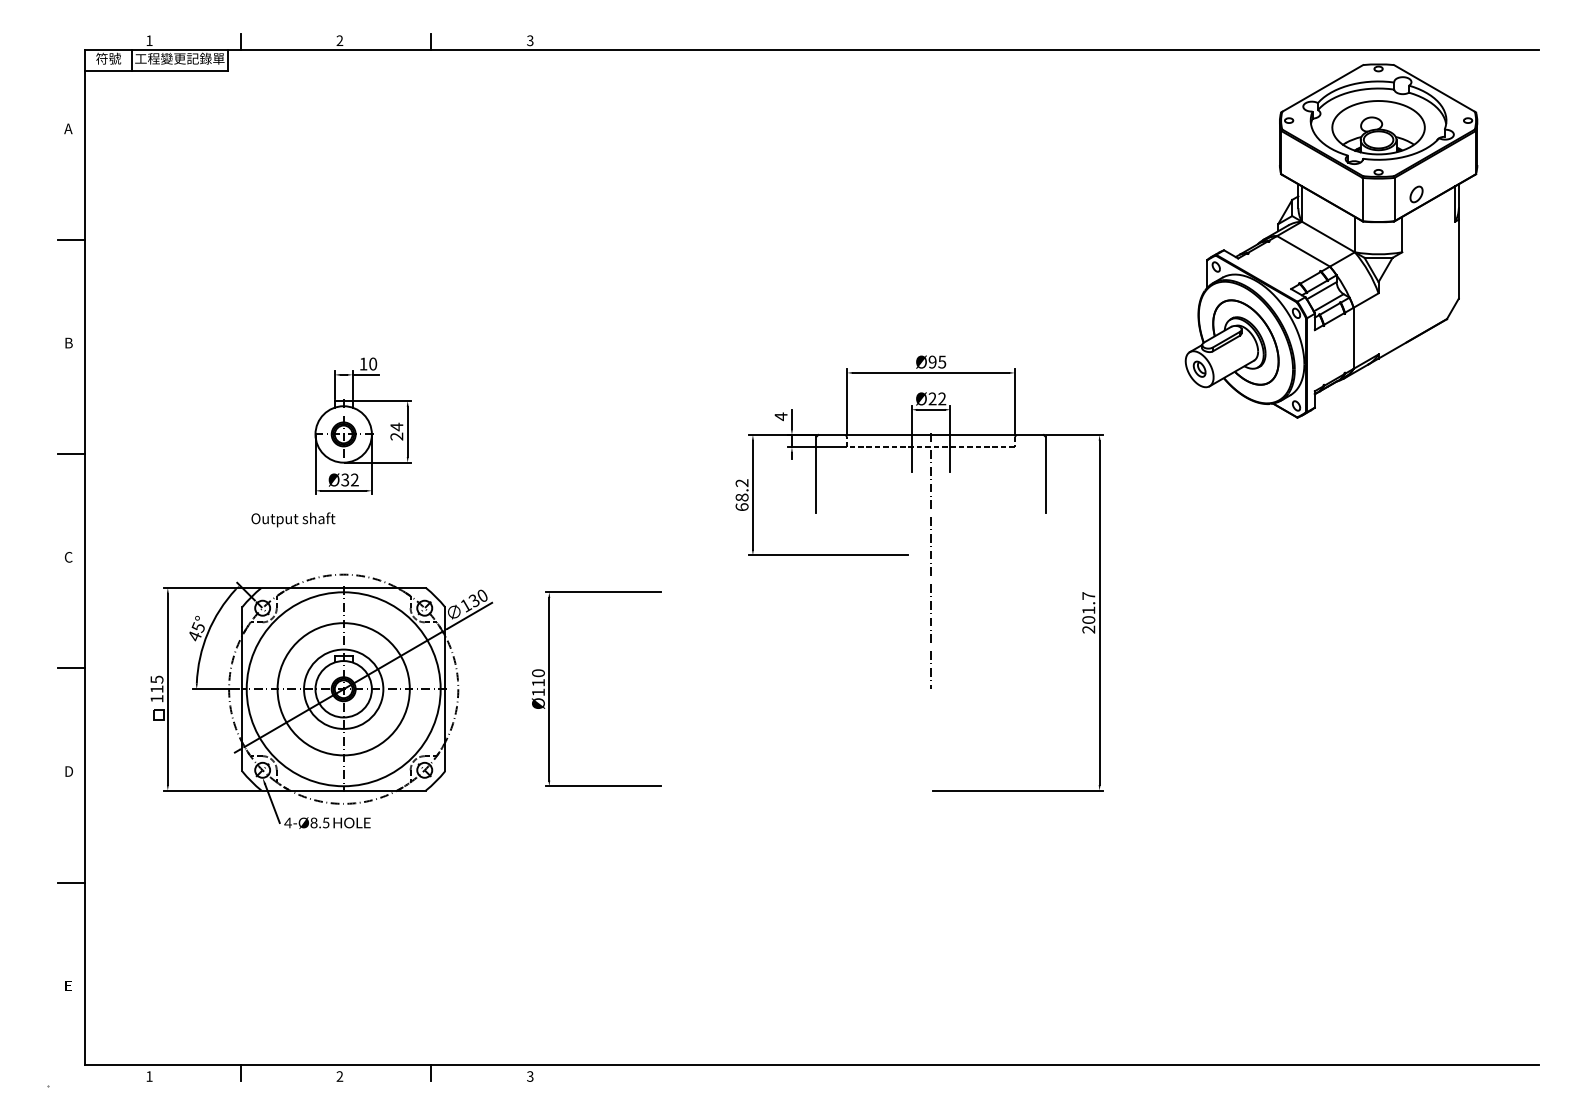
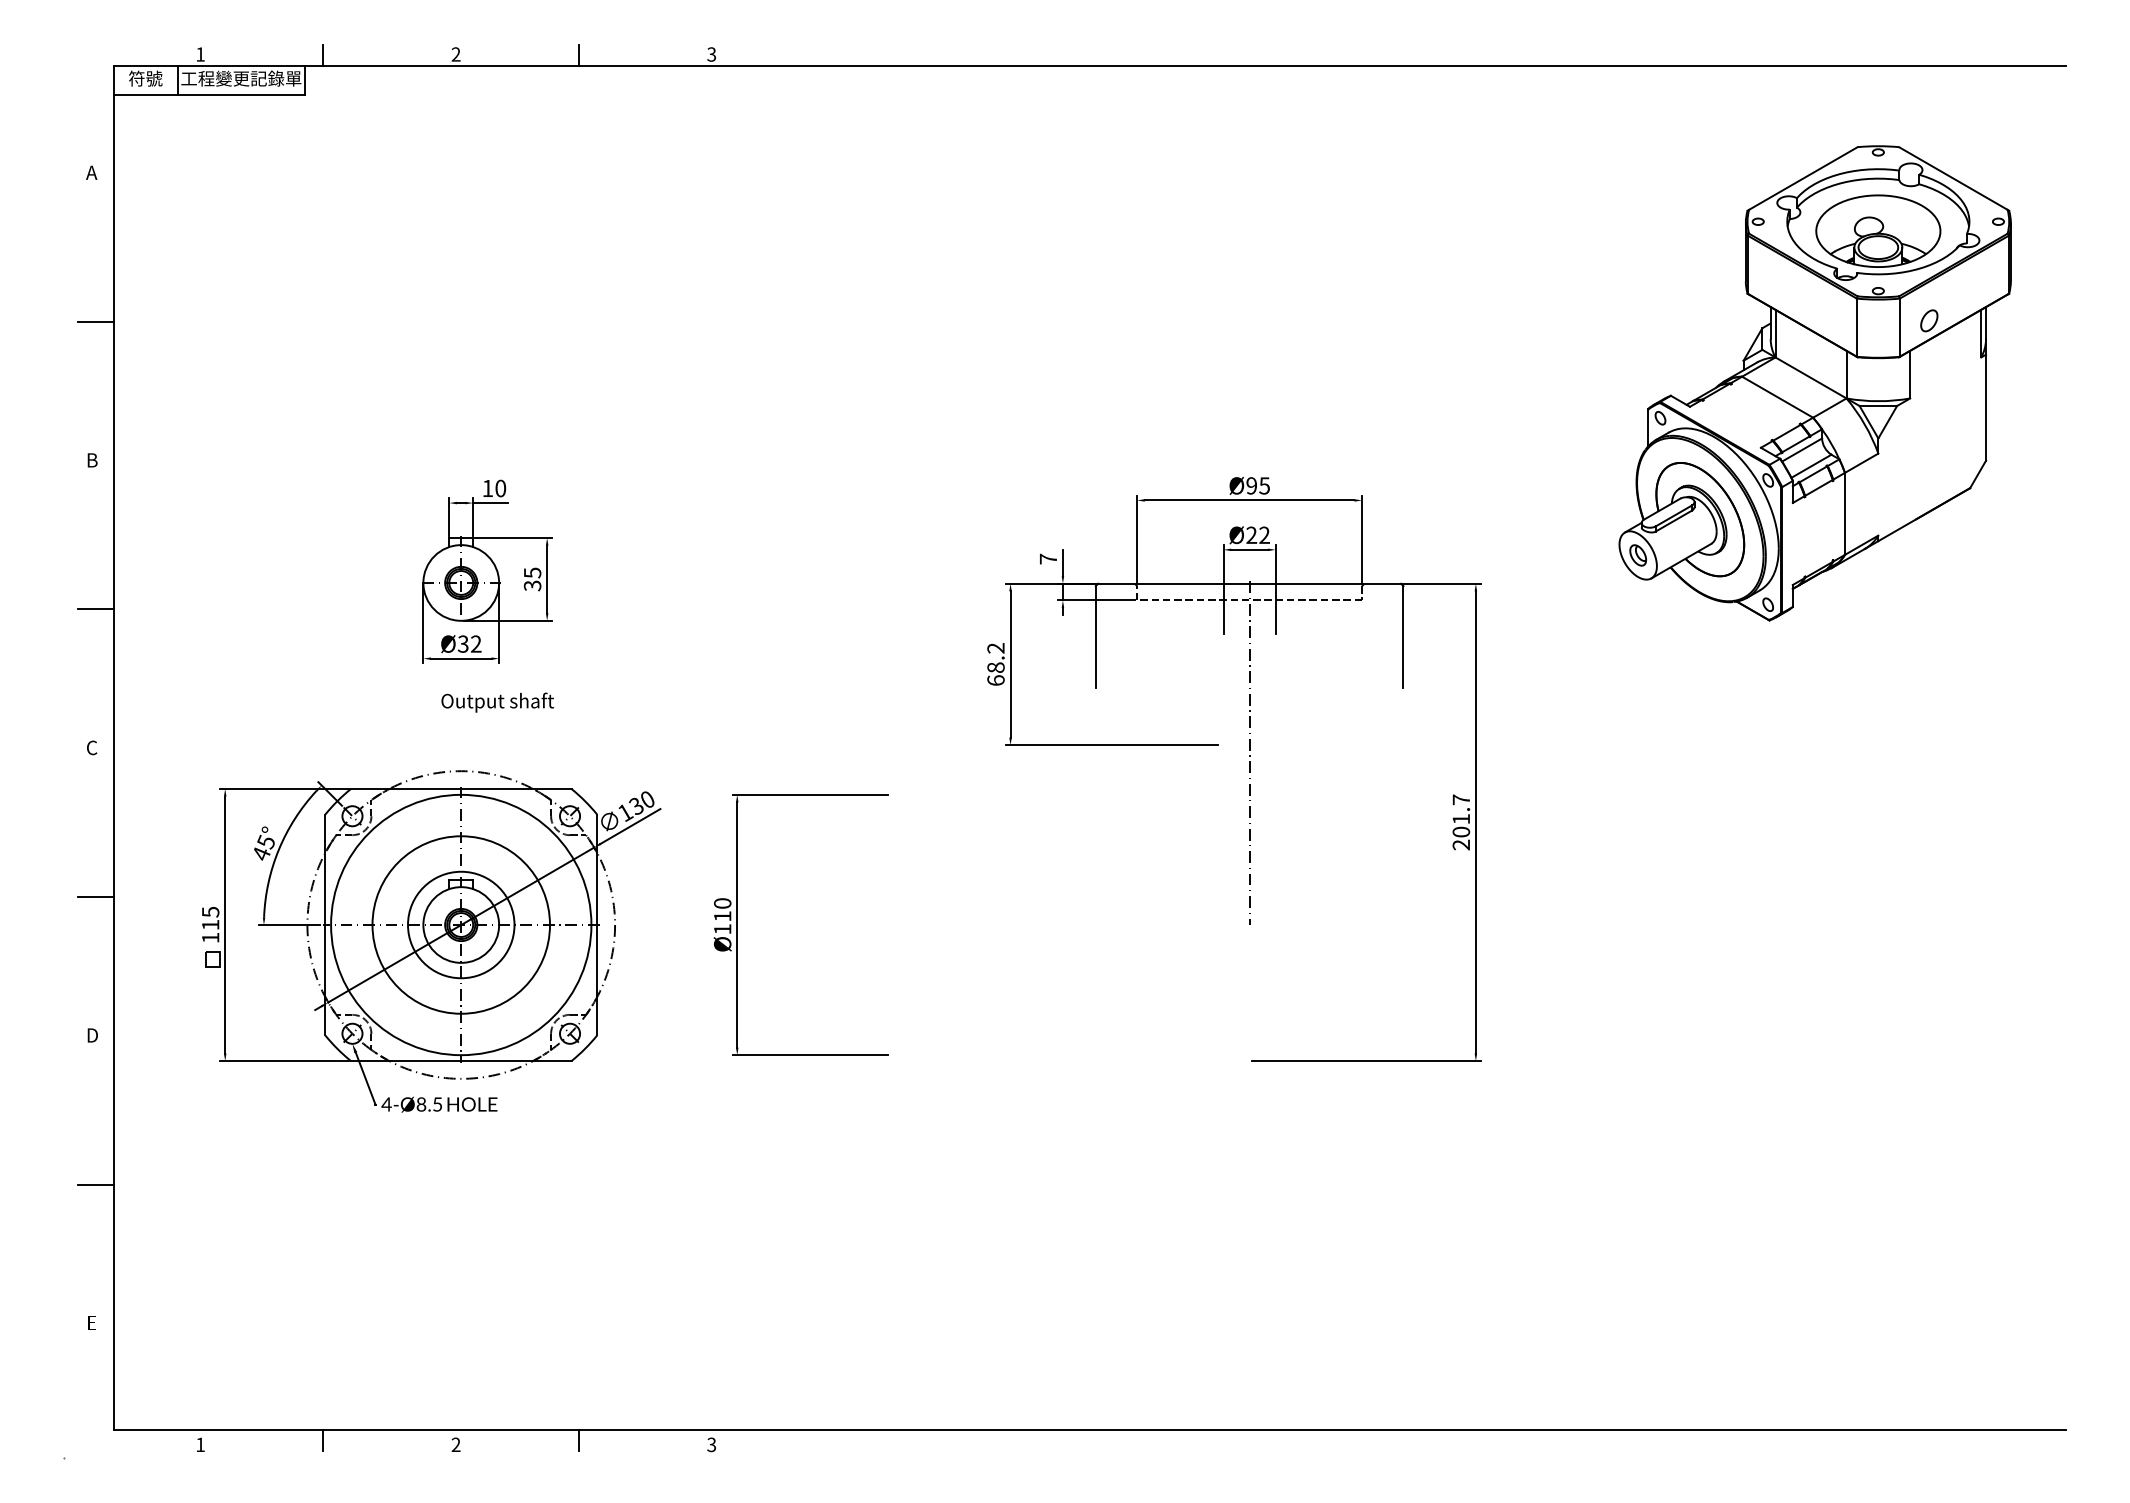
part: (1331, 241) -> (1814, 383), moved
text: (781, 416) -> (1048, 559), 4 -> 7
text: (396, 431) -> (532, 579), 24 -> 35
text: (293, 519) -> (497, 702), moved

